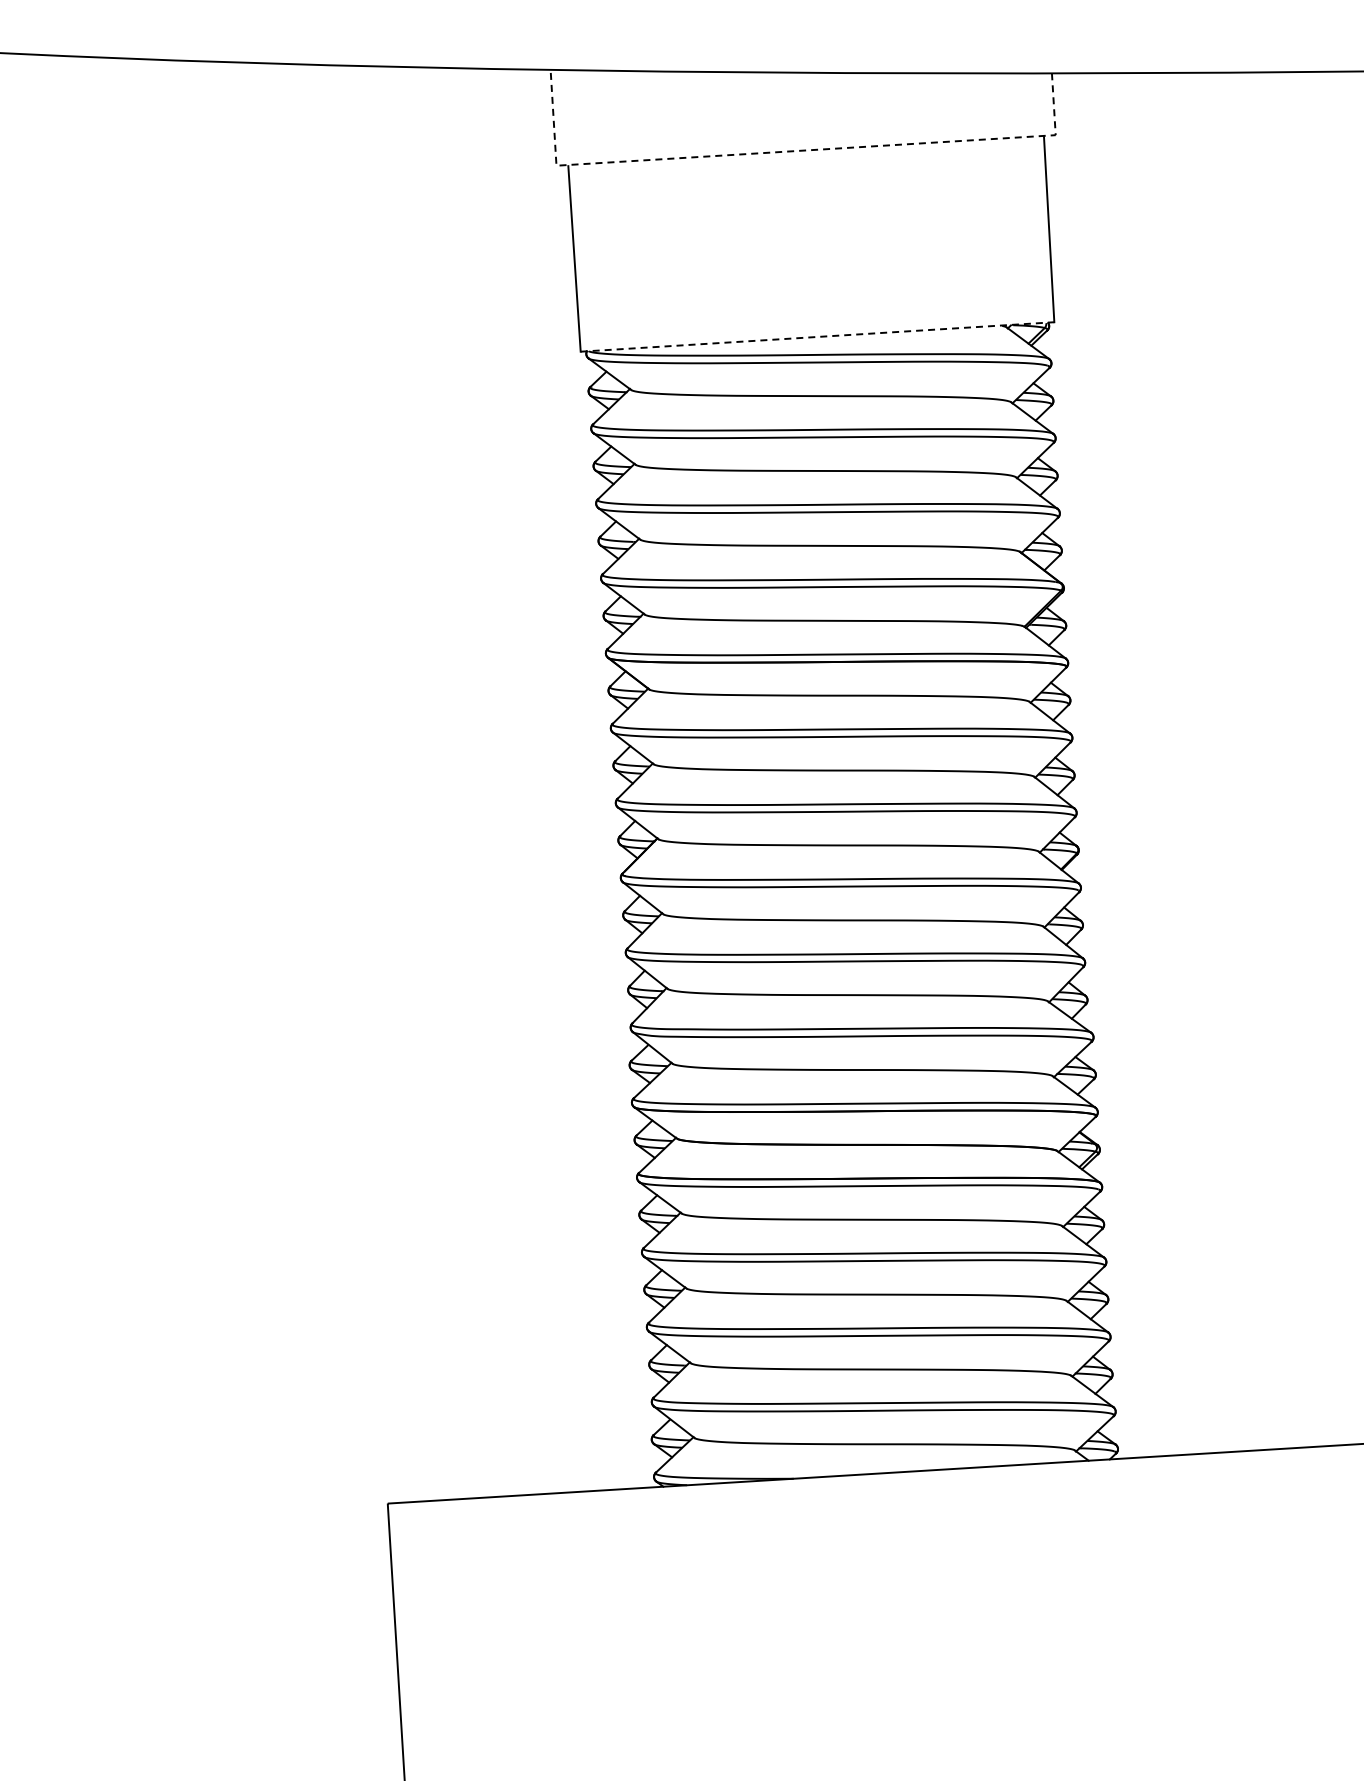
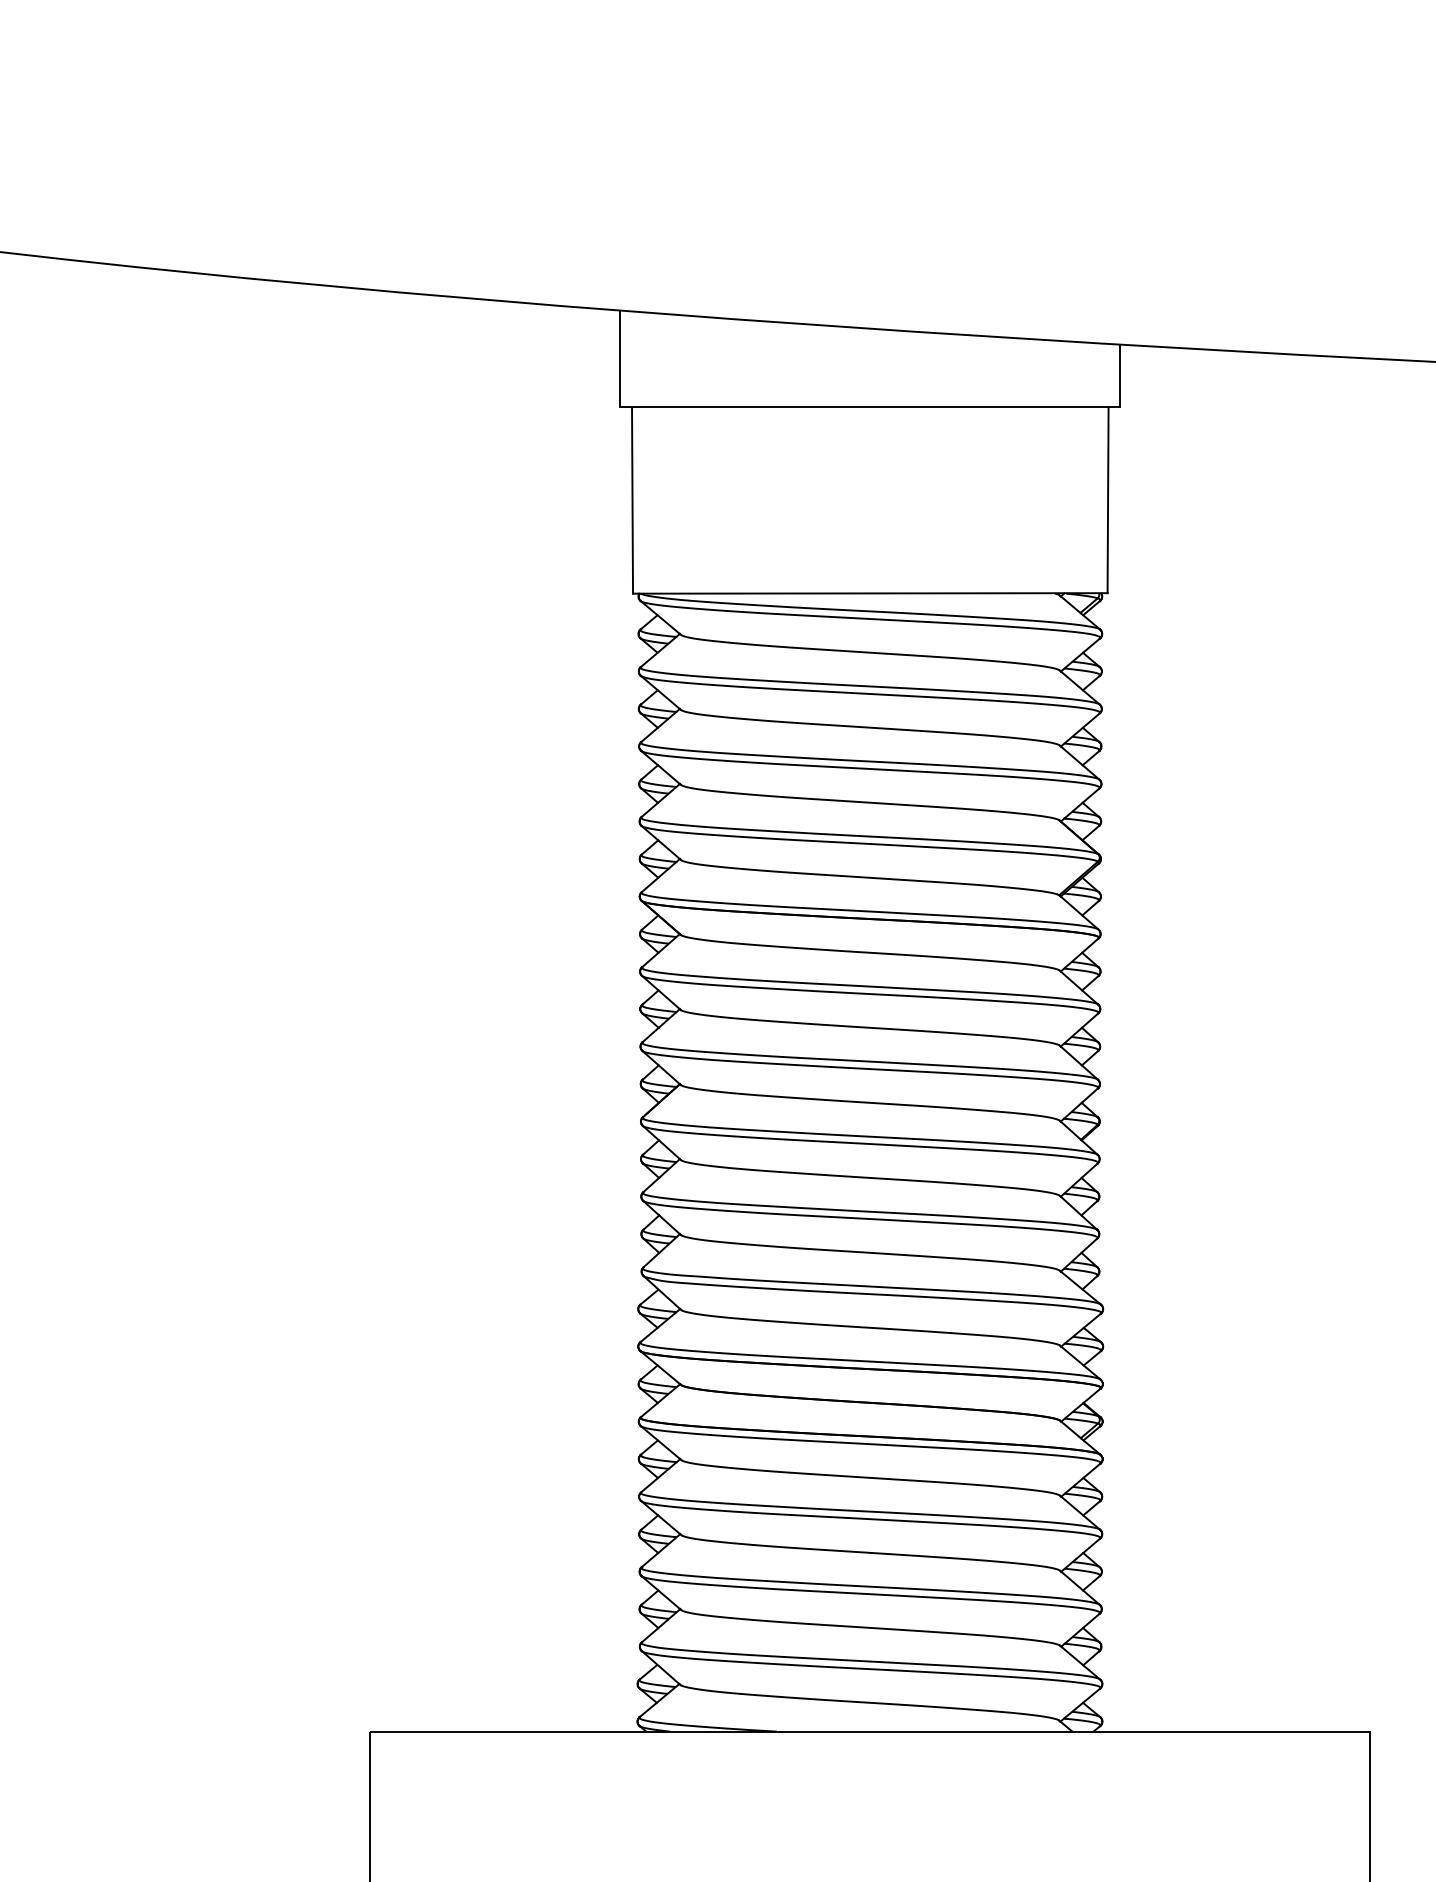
line: (788, 151) -> (852, 406), dashed -> solid
line: (817, 337) -> (870, 593), dashed -> solid

